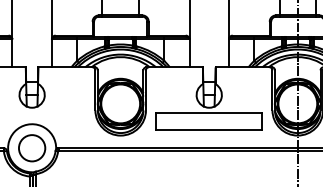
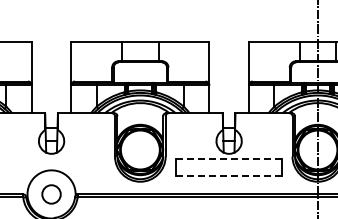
line: (209, 113) -> (229, 159), solid -> dashed
line: (208, 129) -> (228, 175), solid -> dashed
circle: (32, 148) -> (51, 194), size x0.7

